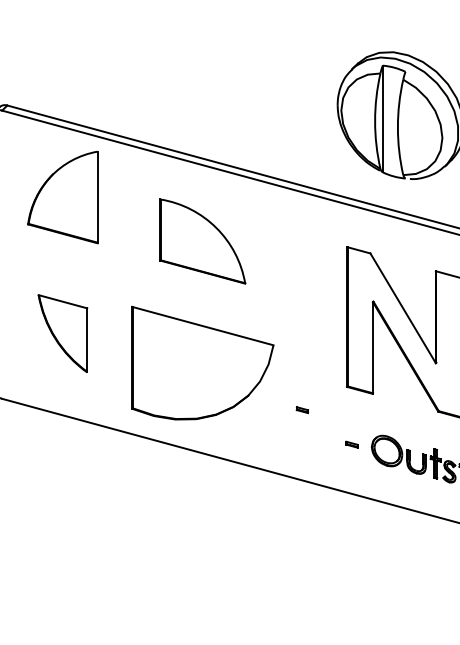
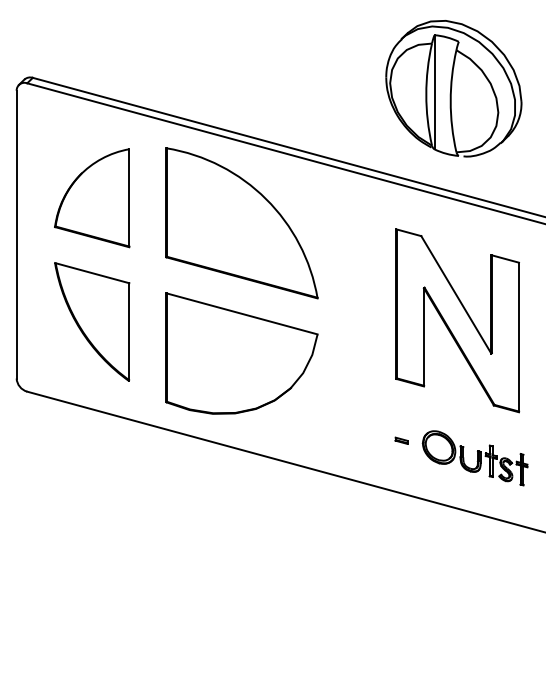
part: (63, 197) -> (92, 198), moved
part: (202, 241) -> (241, 223), size x1.67
part: (63, 333) -> (92, 321), size x1.43
part: (302, 409) -> (348, 403), removed

